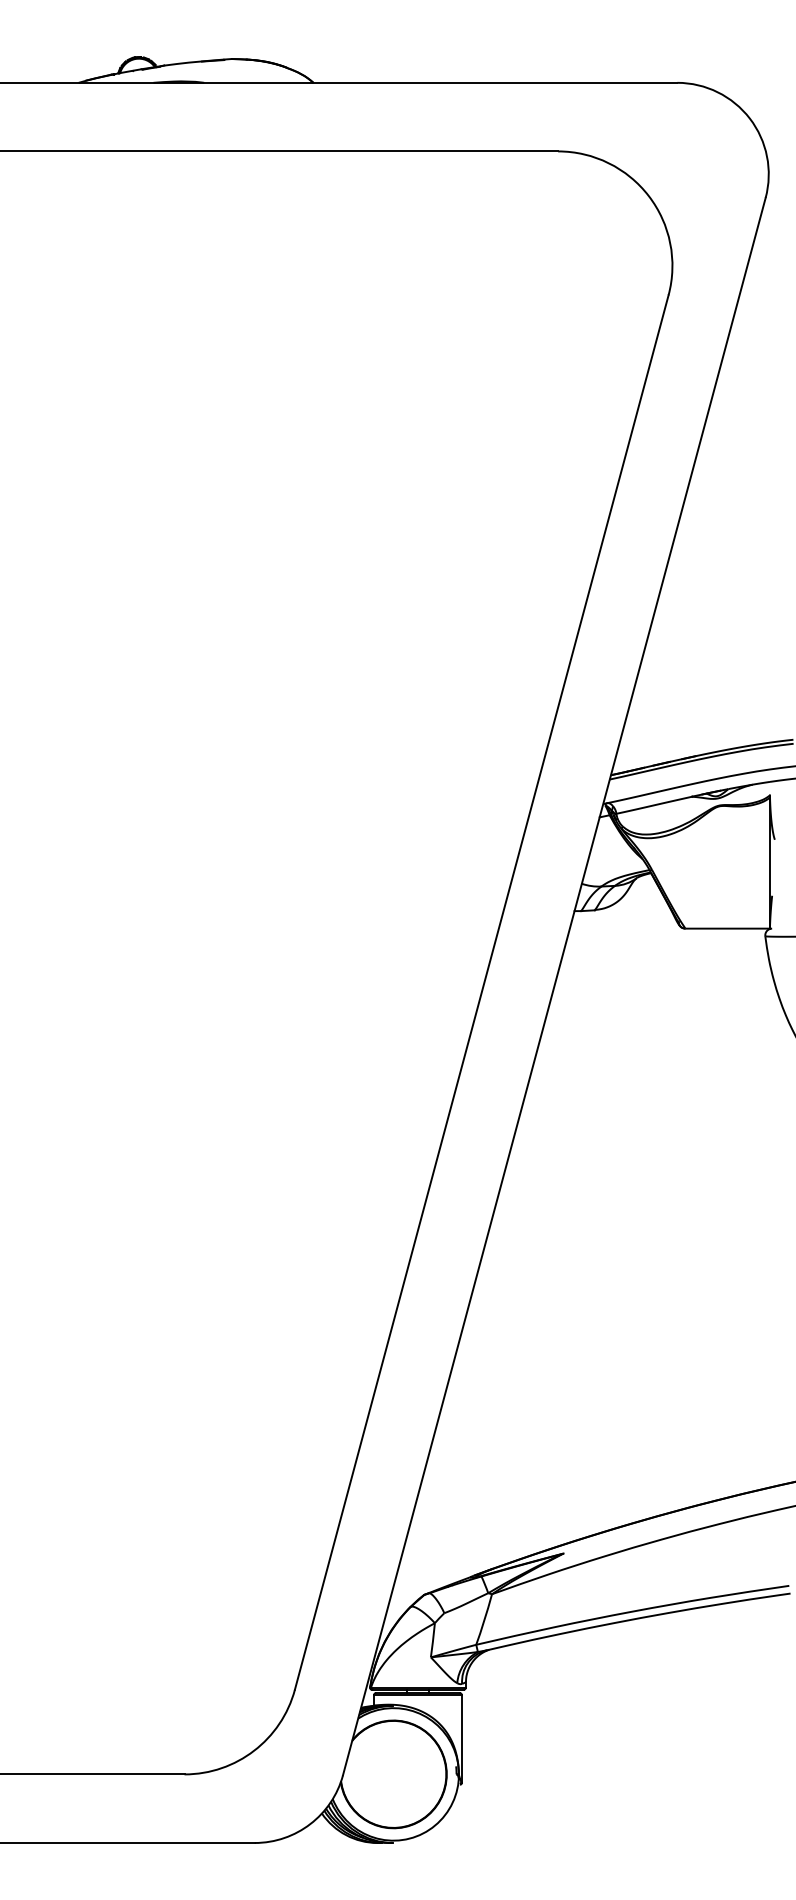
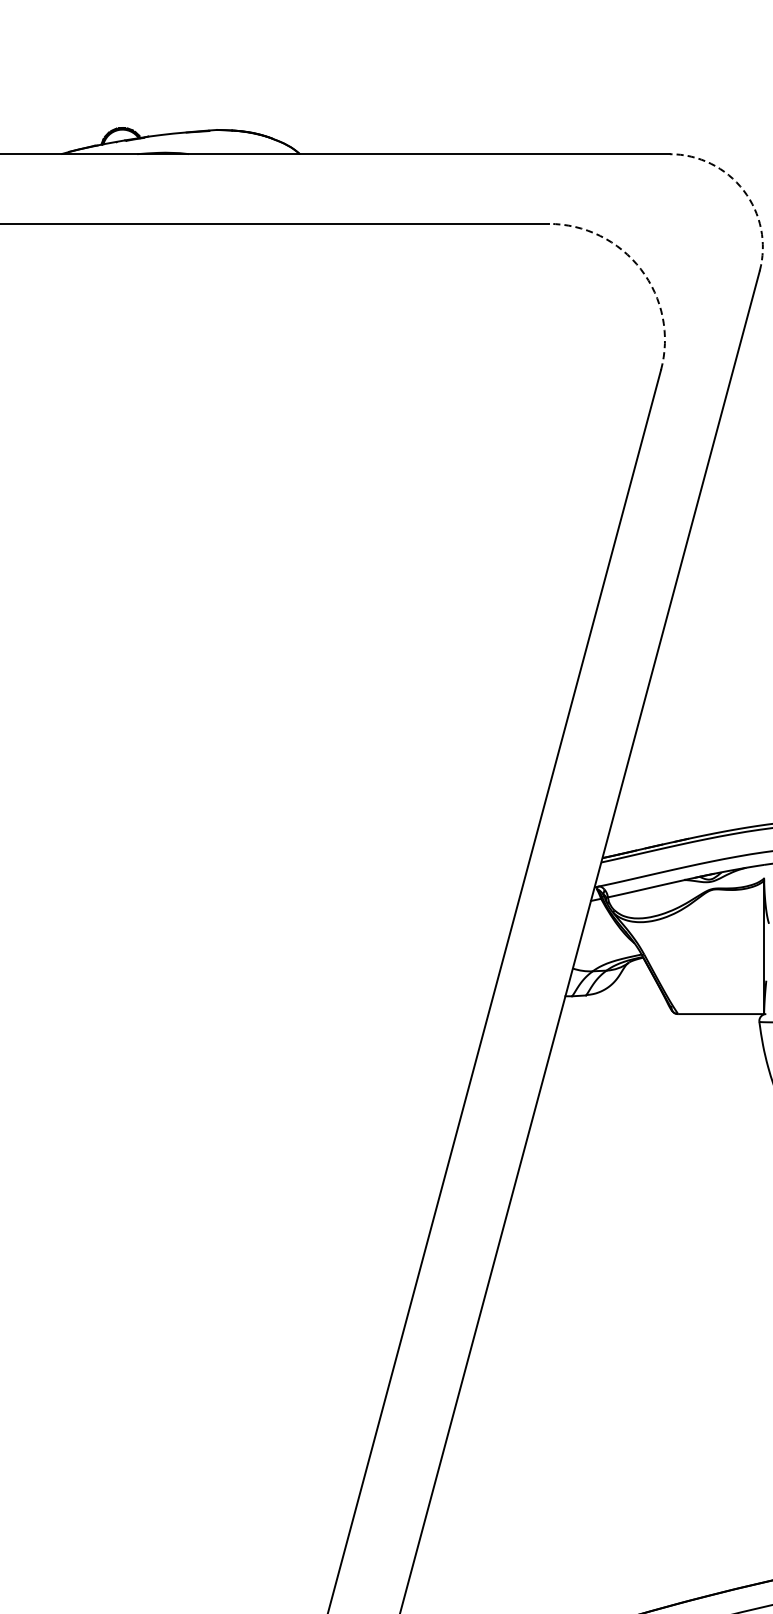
arc: (749, 118) -> (743, 190), solid -> dashed
arc: (648, 196) -> (640, 269), solid -> dashed

